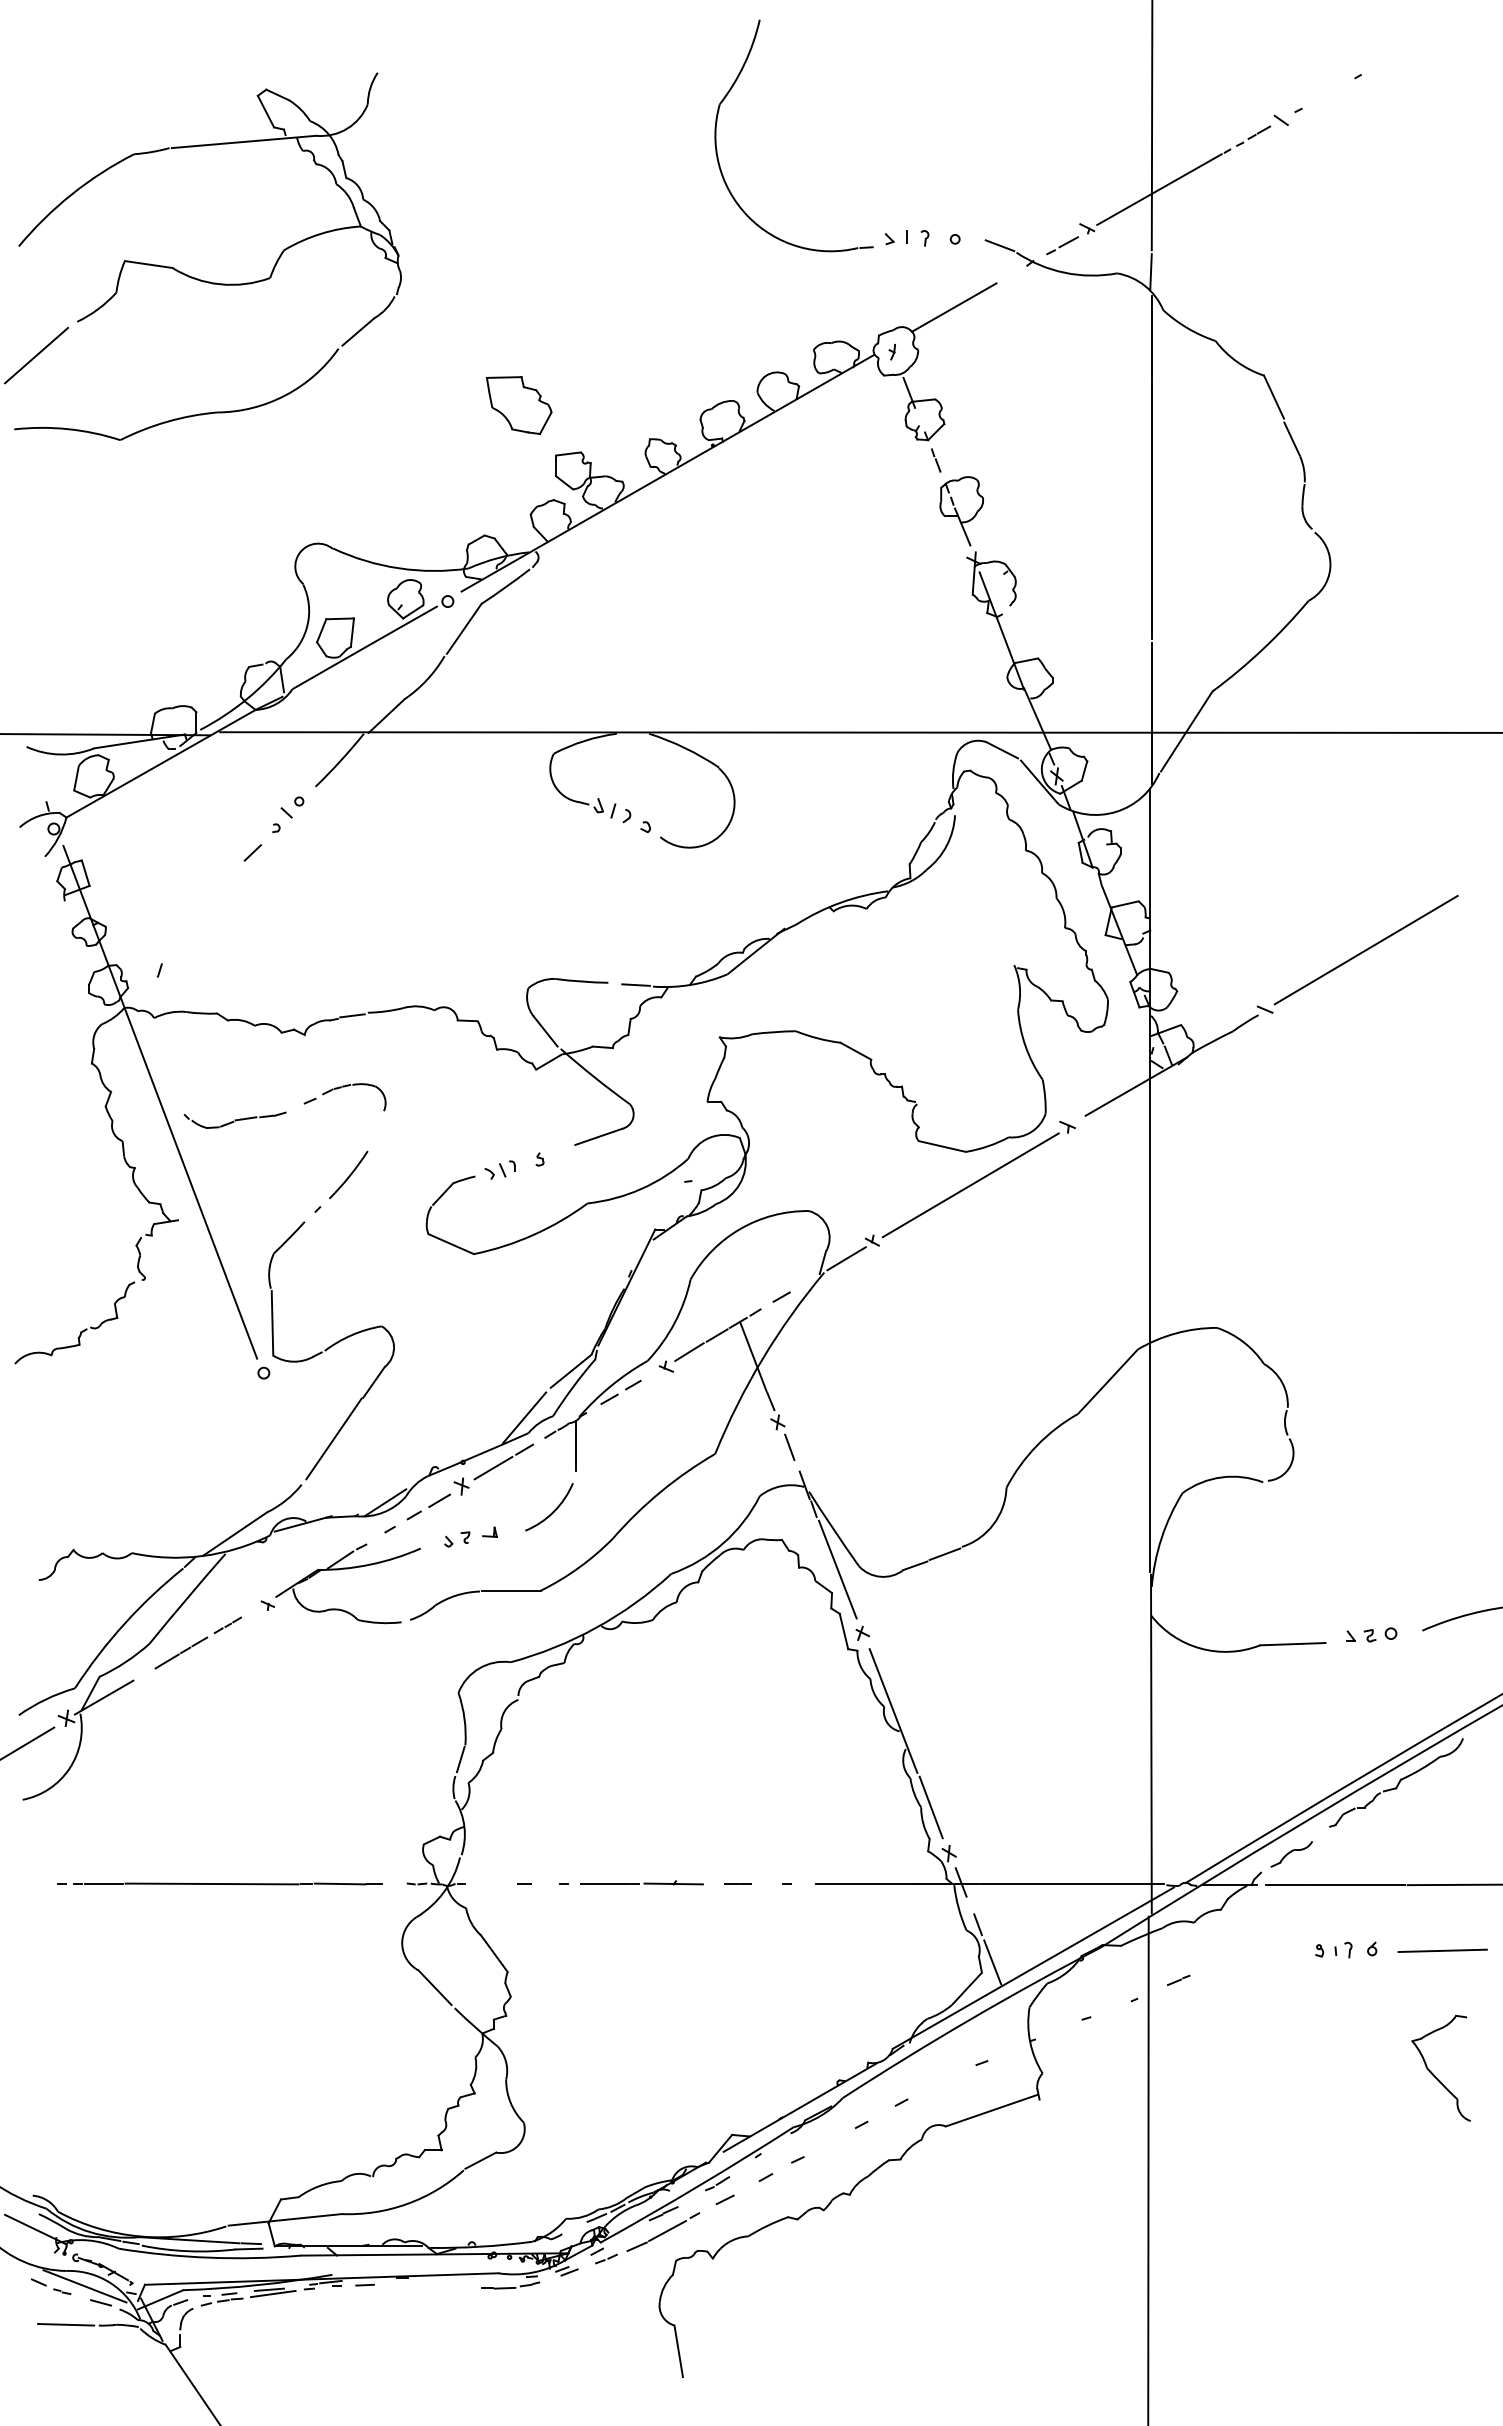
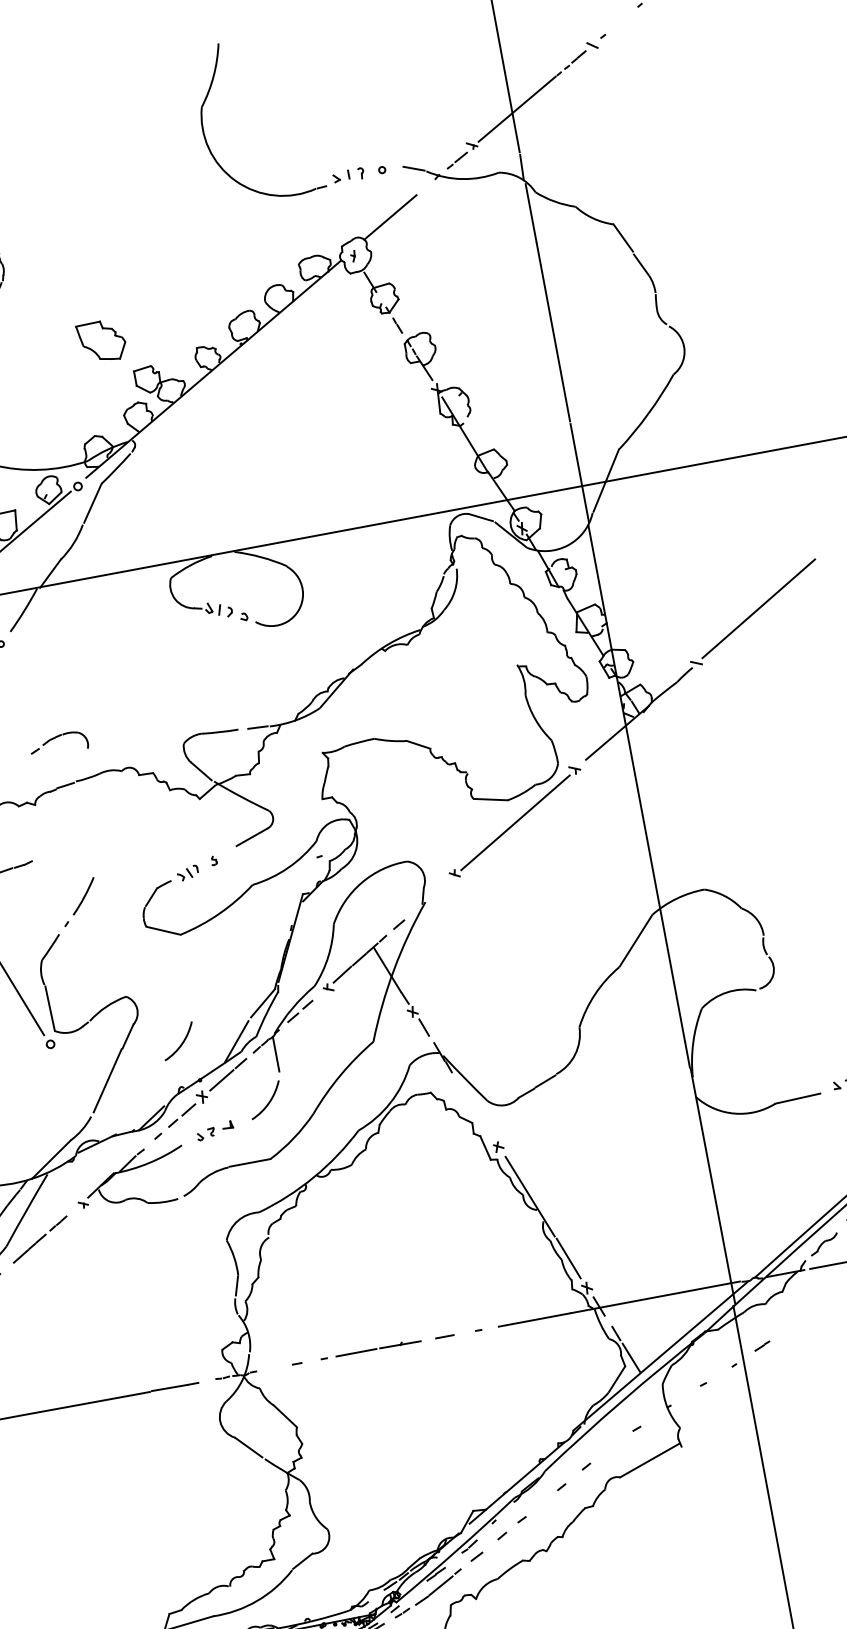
part: (341, 1088) -> (55, 738), moved
line: (846, 1258) -> (438, 889), removed
arc: (447, 1405) -> (181, 1042), added
line: (837, 1569) -> (473, 1105), removed

